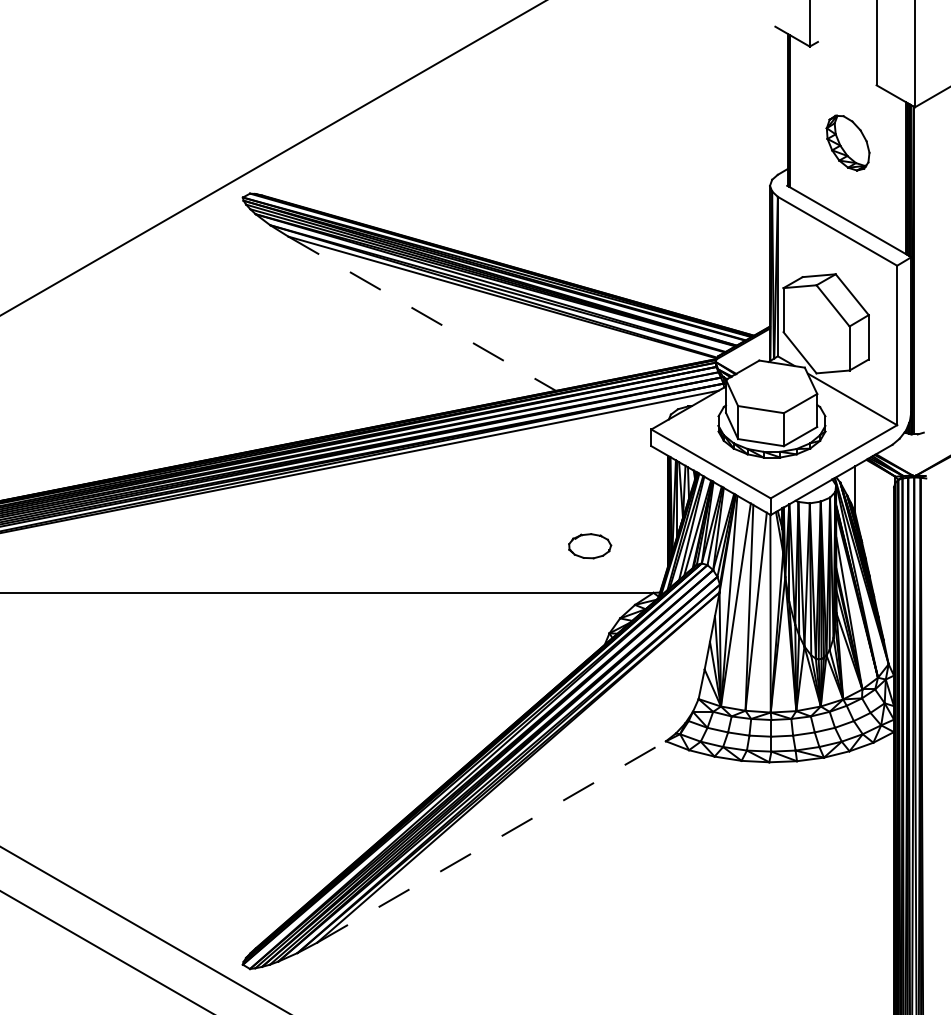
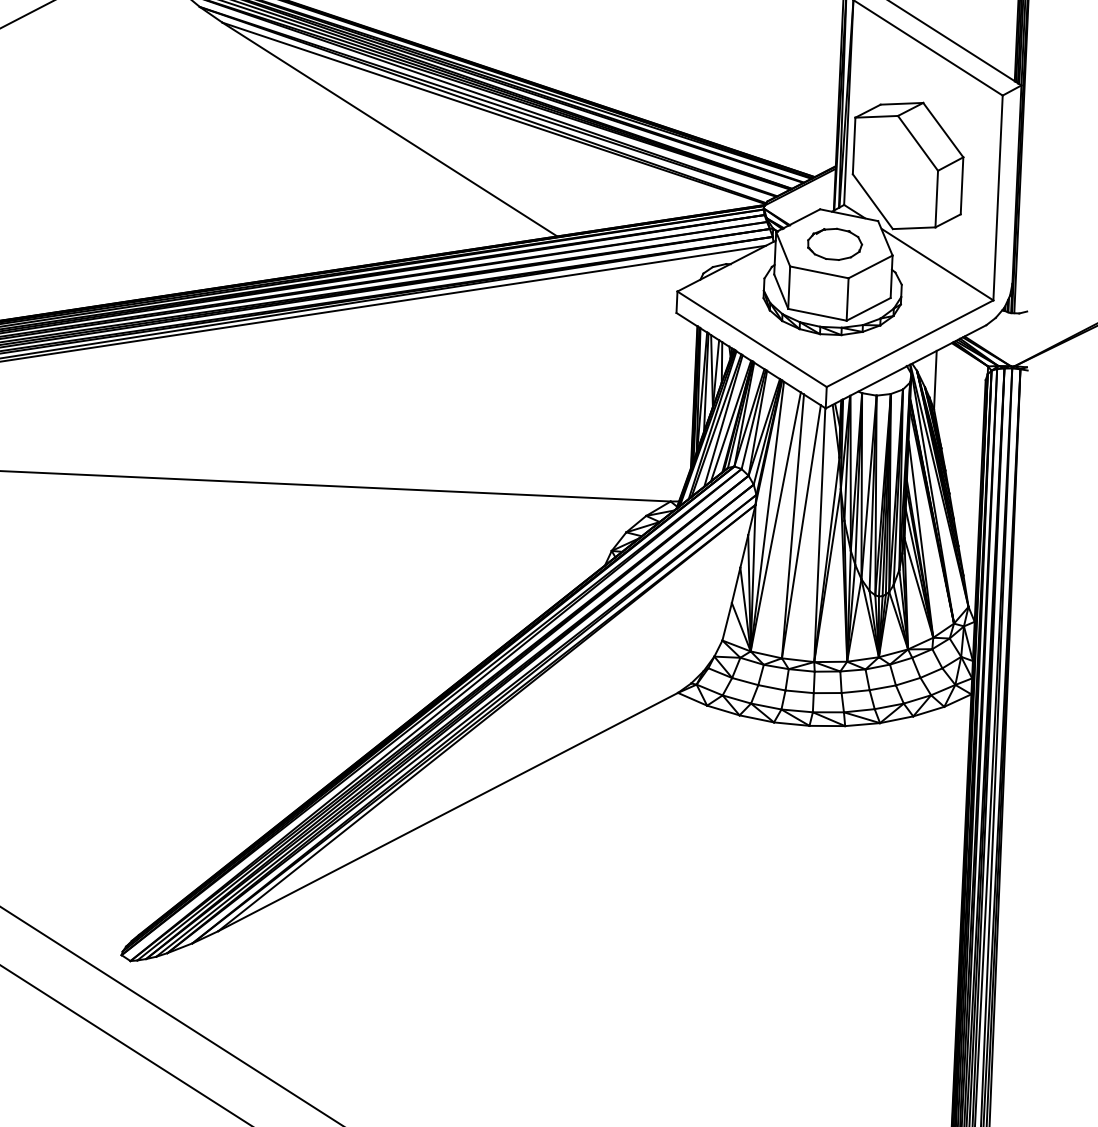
line: (422, 313) -> (390, 129), dashed -> solid
part: (590, 546) -> (835, 244), moved
line: (492, 841) -> (449, 811), dashed -> solid

